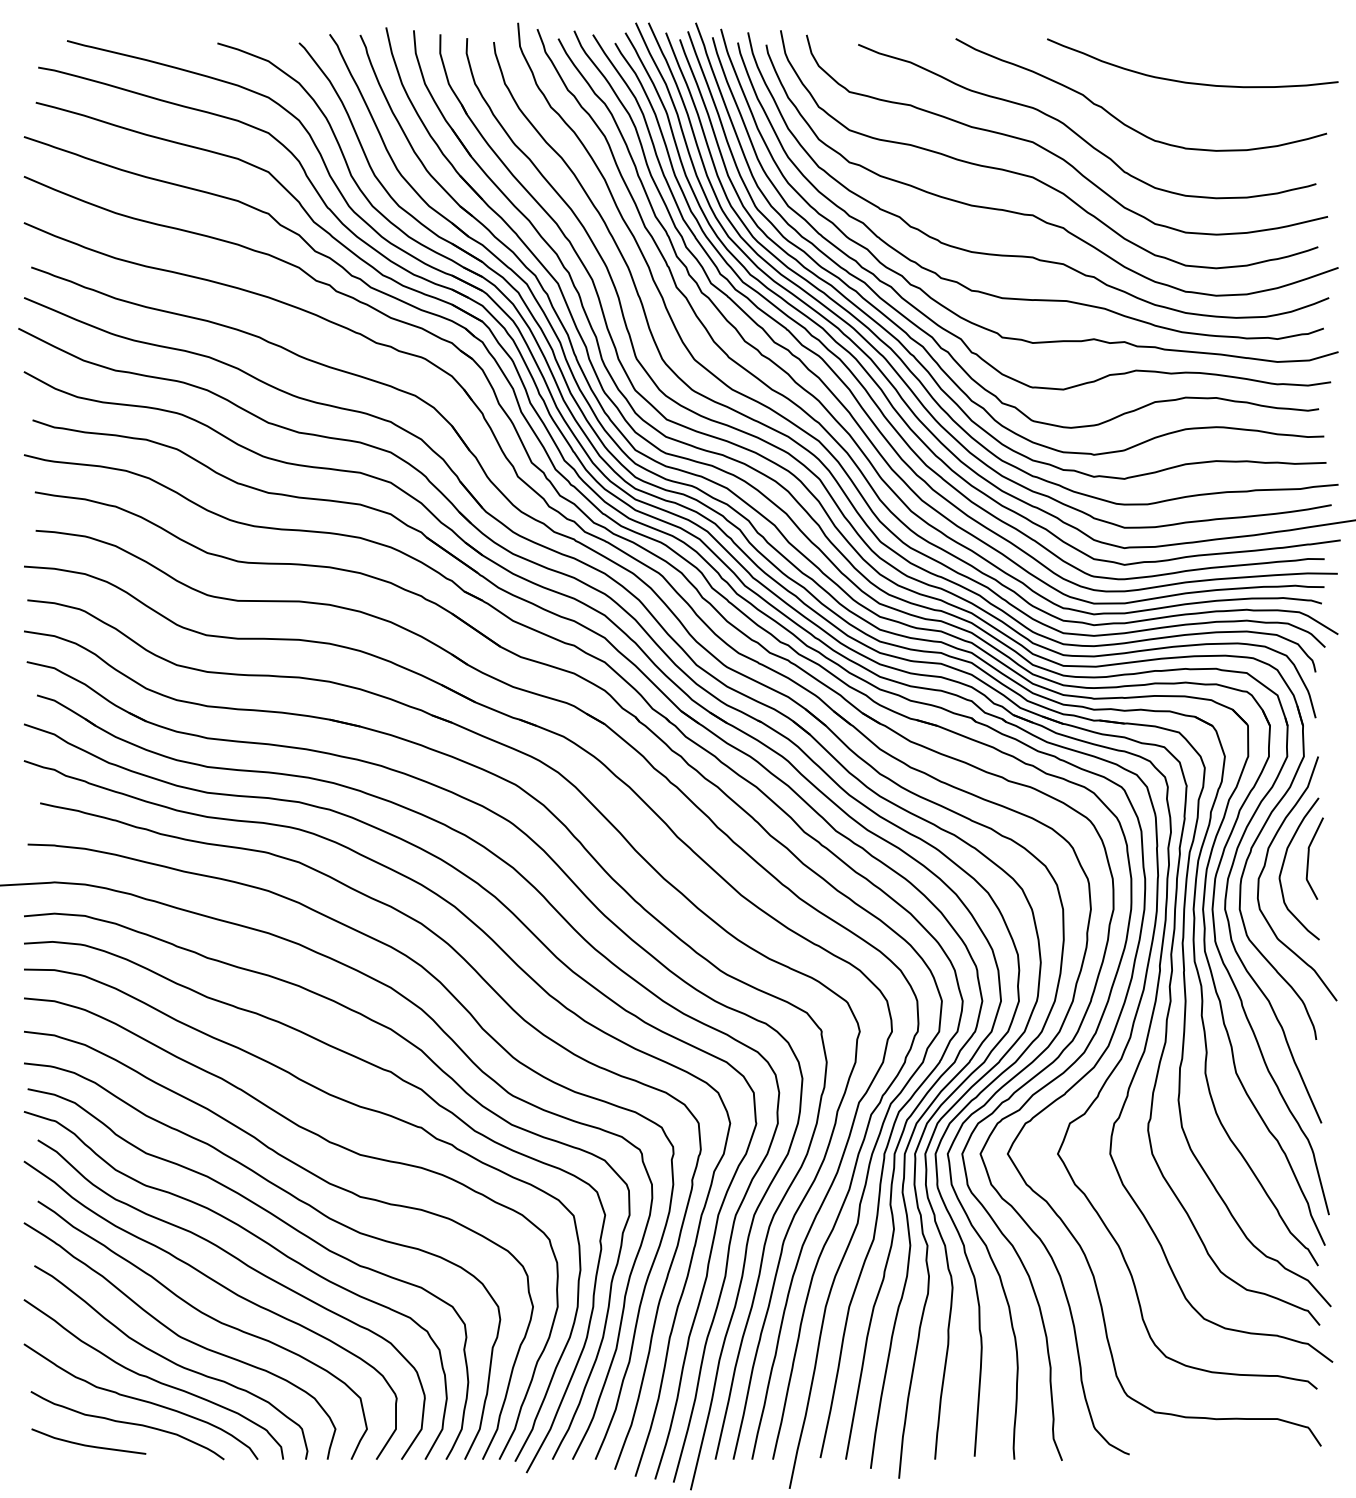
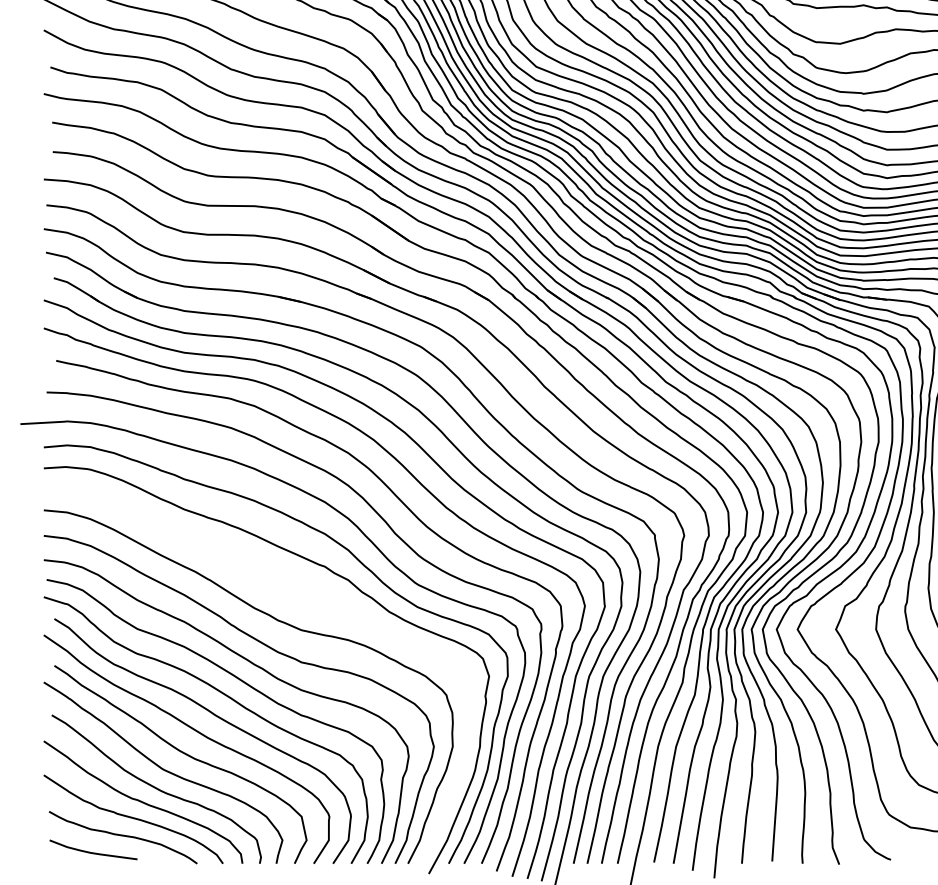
curve: (346, 1102) -> (290, 590), removed

